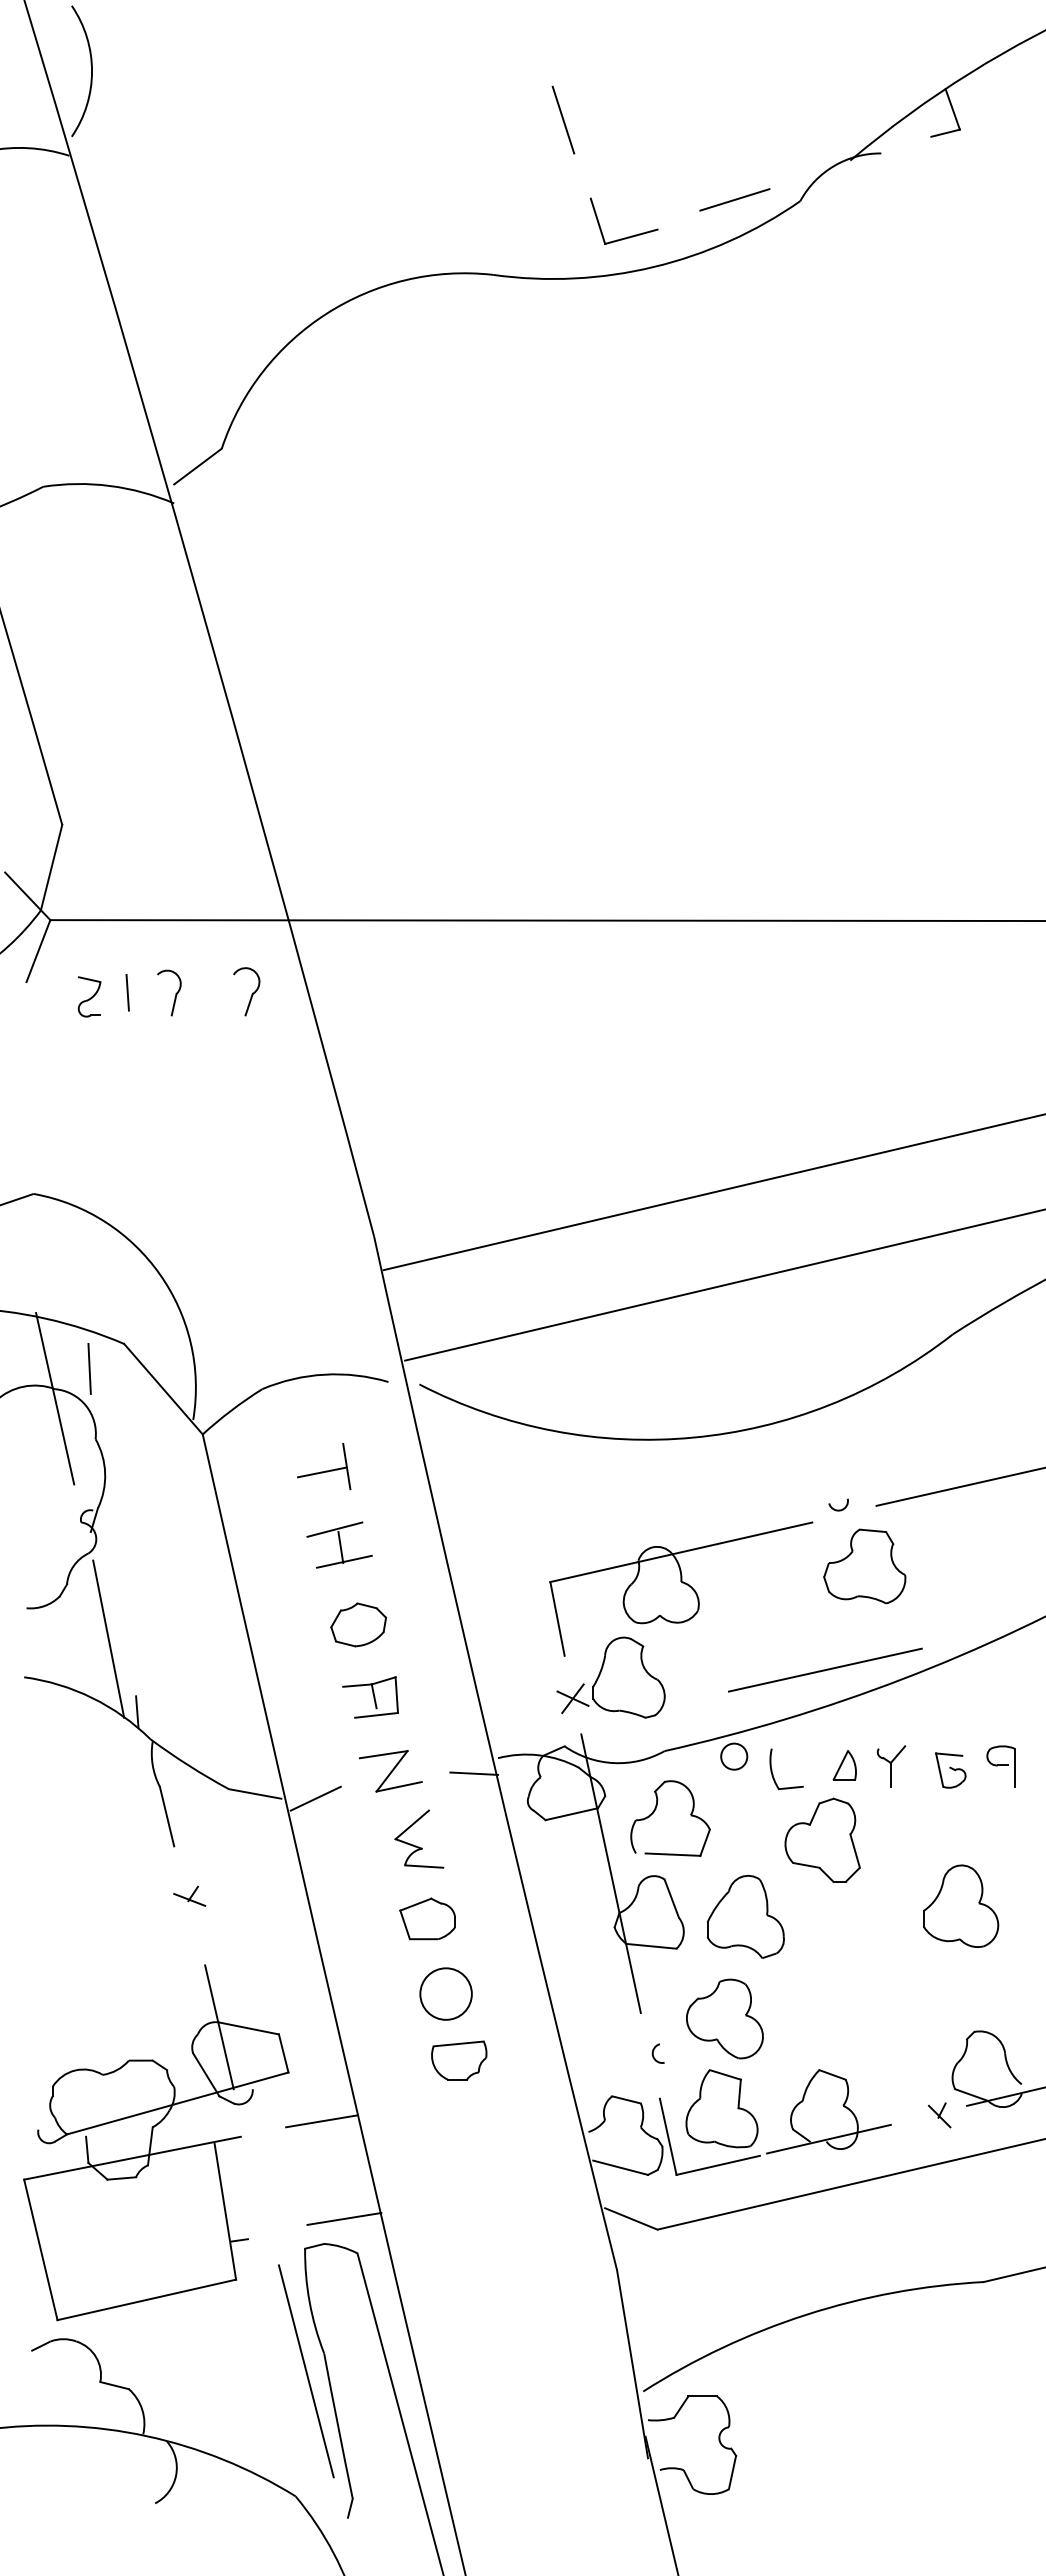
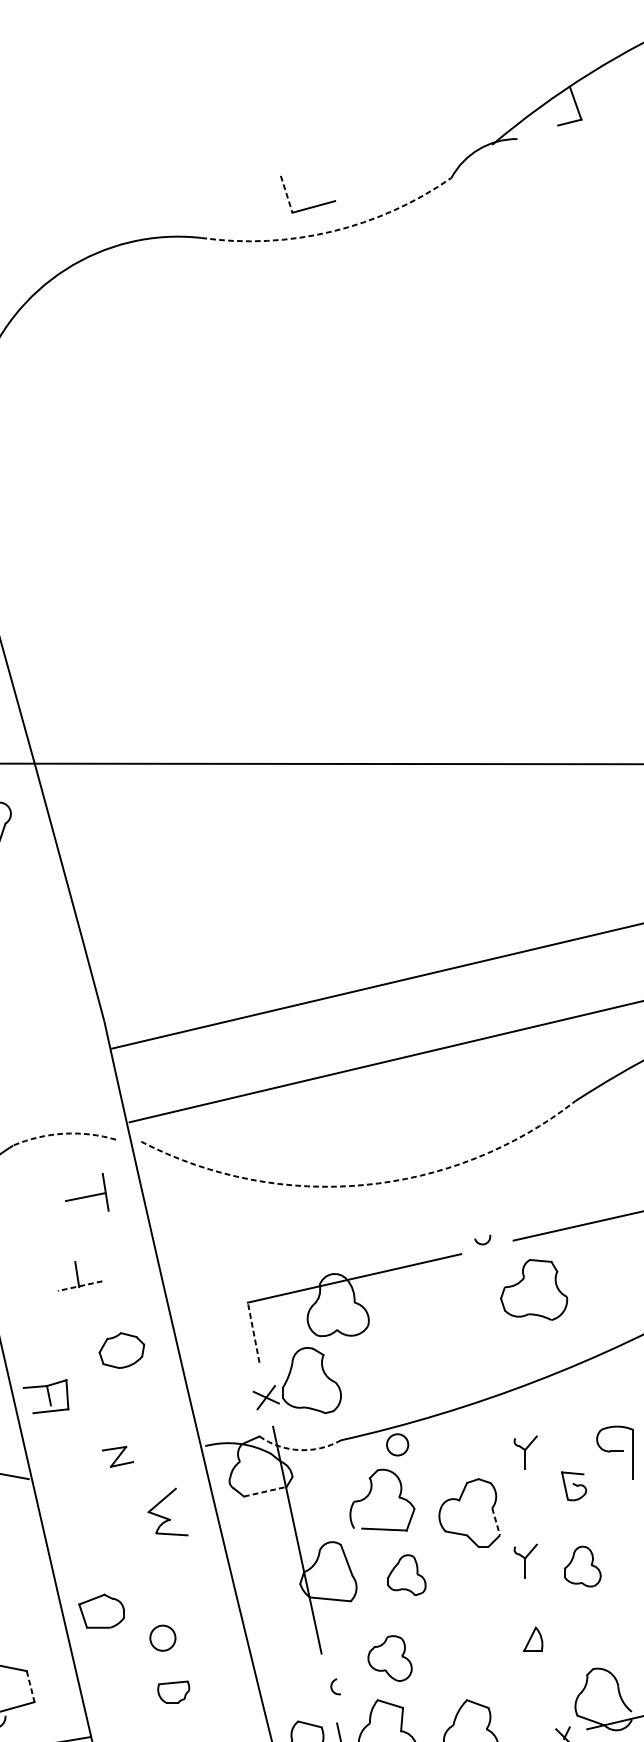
line: (563, 119) -> (258, 111), removed
line: (734, 199) -> (397, 176), removed
line: (598, 221) -> (287, 194), solid -> dashed
arc: (653, 267) -> (331, 231), solid -> dashed
arc: (324, 1374) -> (63, 1133), solid -> dashed
arc: (693, 1437) -> (364, 1184), solid -> dashed
part: (324, 1466) -> (87, 1192), moved
line: (334, 1529) -> (72, 1259), removed
line: (343, 1561) -> (79, 1285), solid -> dashed
part: (864, 1566) -> (533, 1289), moved
line: (557, 1618) -> (253, 1332), solid -> dashed
part: (358, 1624) -> (121, 1350), moved
line: (824, 1669) -> (471, 1373), removed
part: (370, 1697) -> (45, 1396), moved
arc: (613, 1763) -> (299, 1450), solid -> dashed
part: (844, 1765) -> (533, 1639), moved
part: (1000, 1766) -> (614, 1452), size x1.6
part: (950, 1770) -> (573, 1486), moved
part: (390, 1771) -> (117, 1456), size x0.6
line: (474, 1773) -> (186, 1458), removed
part: (773, 1774) -> (429, 1459), removed
line: (315, 1798) -> (56, 1478), removed
part: (656, 1809) -> (370, 1492), moved
line: (571, 1814) -> (265, 1491), solid -> dashed
part: (416, 1845) -> (165, 1517), moved
line: (855, 1851) -> (496, 1522), solid -> dashed
part: (891, 1899) -> (525, 1561), added
part: (961, 1905) -> (582, 1566), size x0.6
part: (745, 1916) -> (406, 1575), size x0.6
part: (427, 1918) -> (101, 1610), moved
circle: (445, 1993) -> (162, 1637), size x0.6
part: (724, 2018) -> (389, 1658), size x0.7
line: (283, 2053) -> (30, 1686), solid -> dashed
part: (459, 2060) -> (173, 1692), size x0.7

